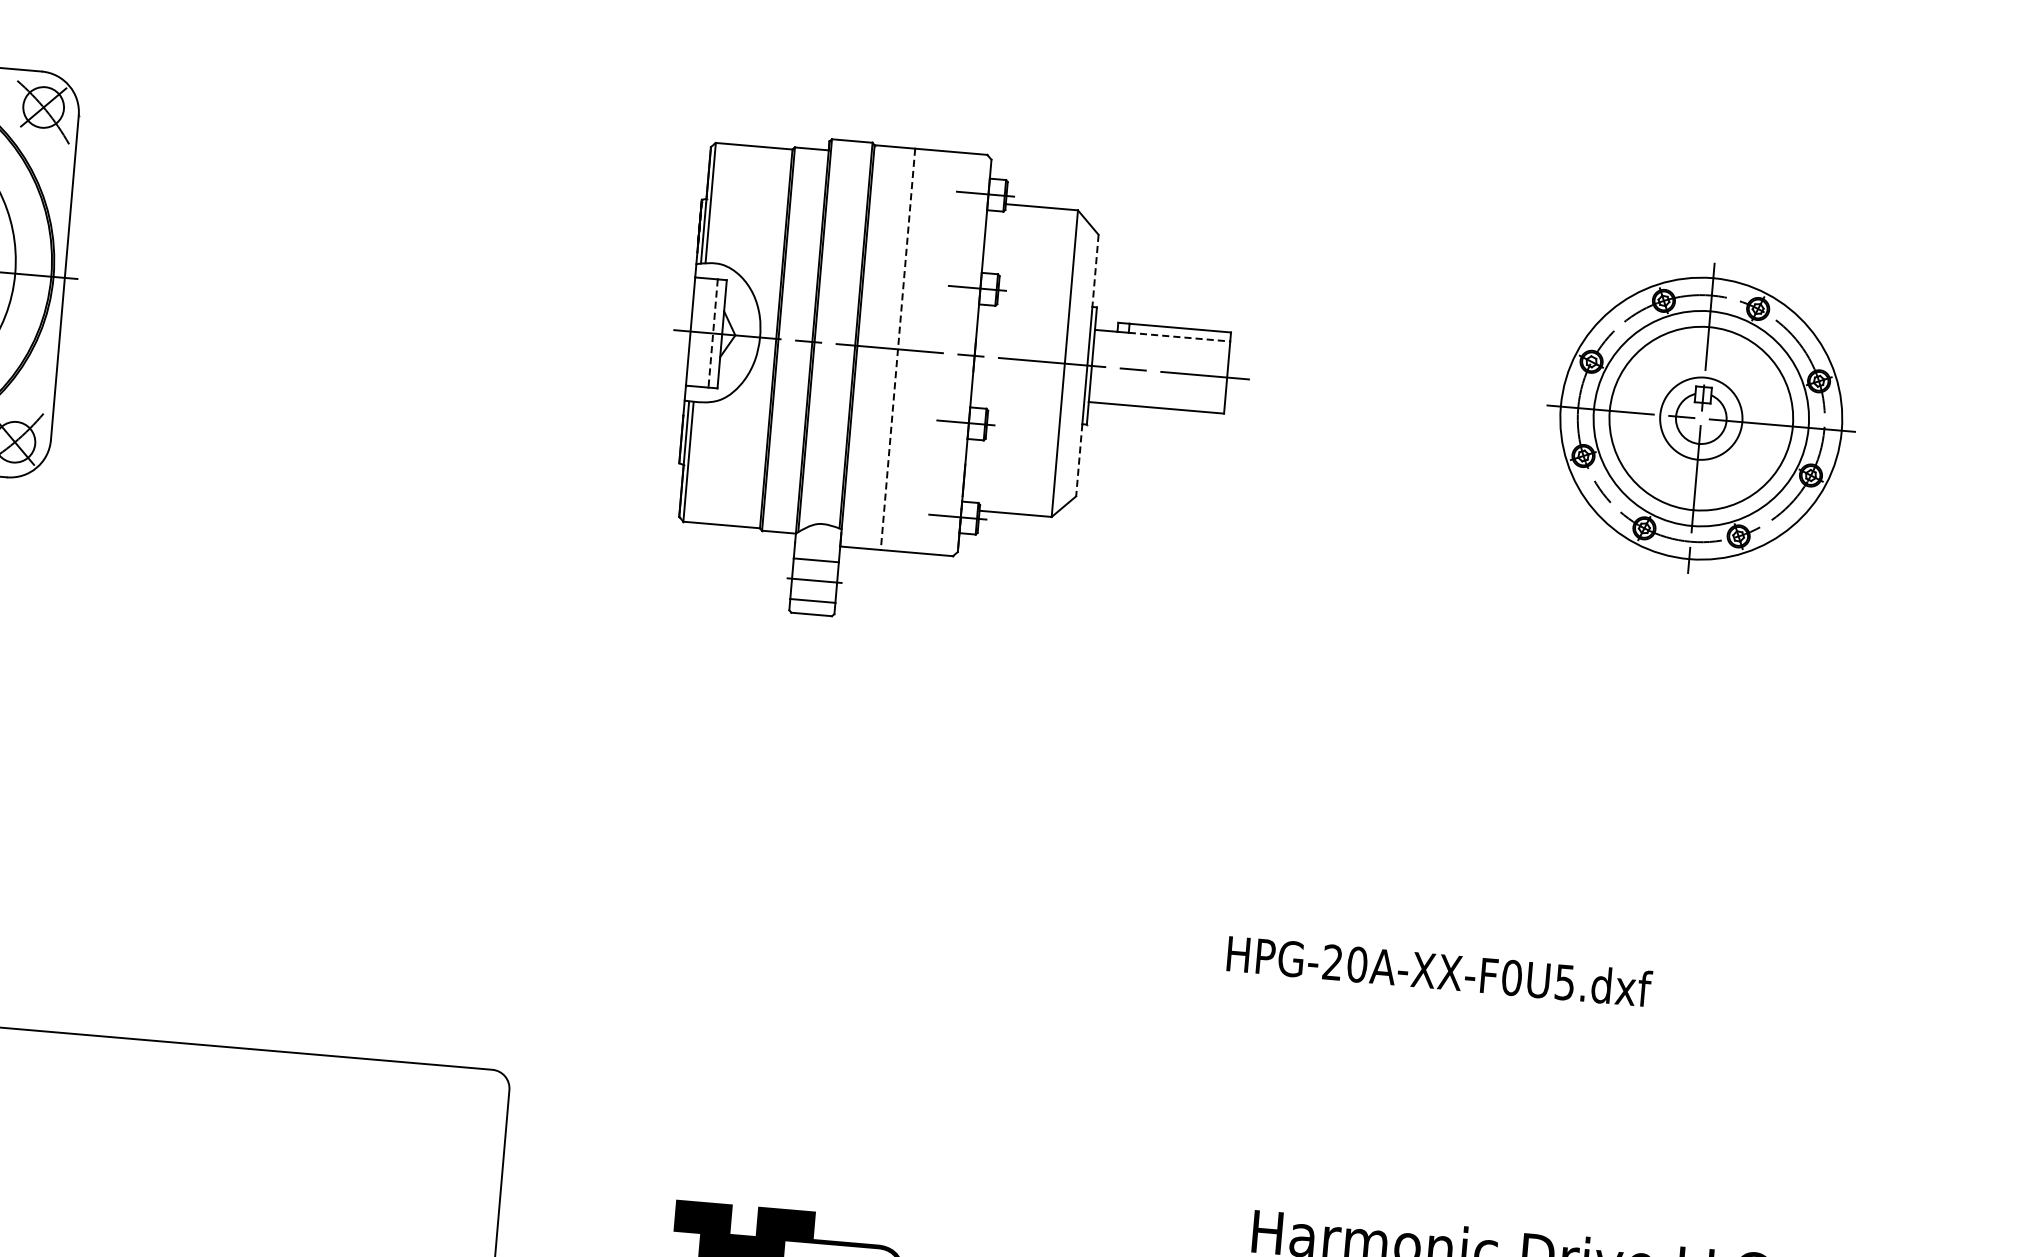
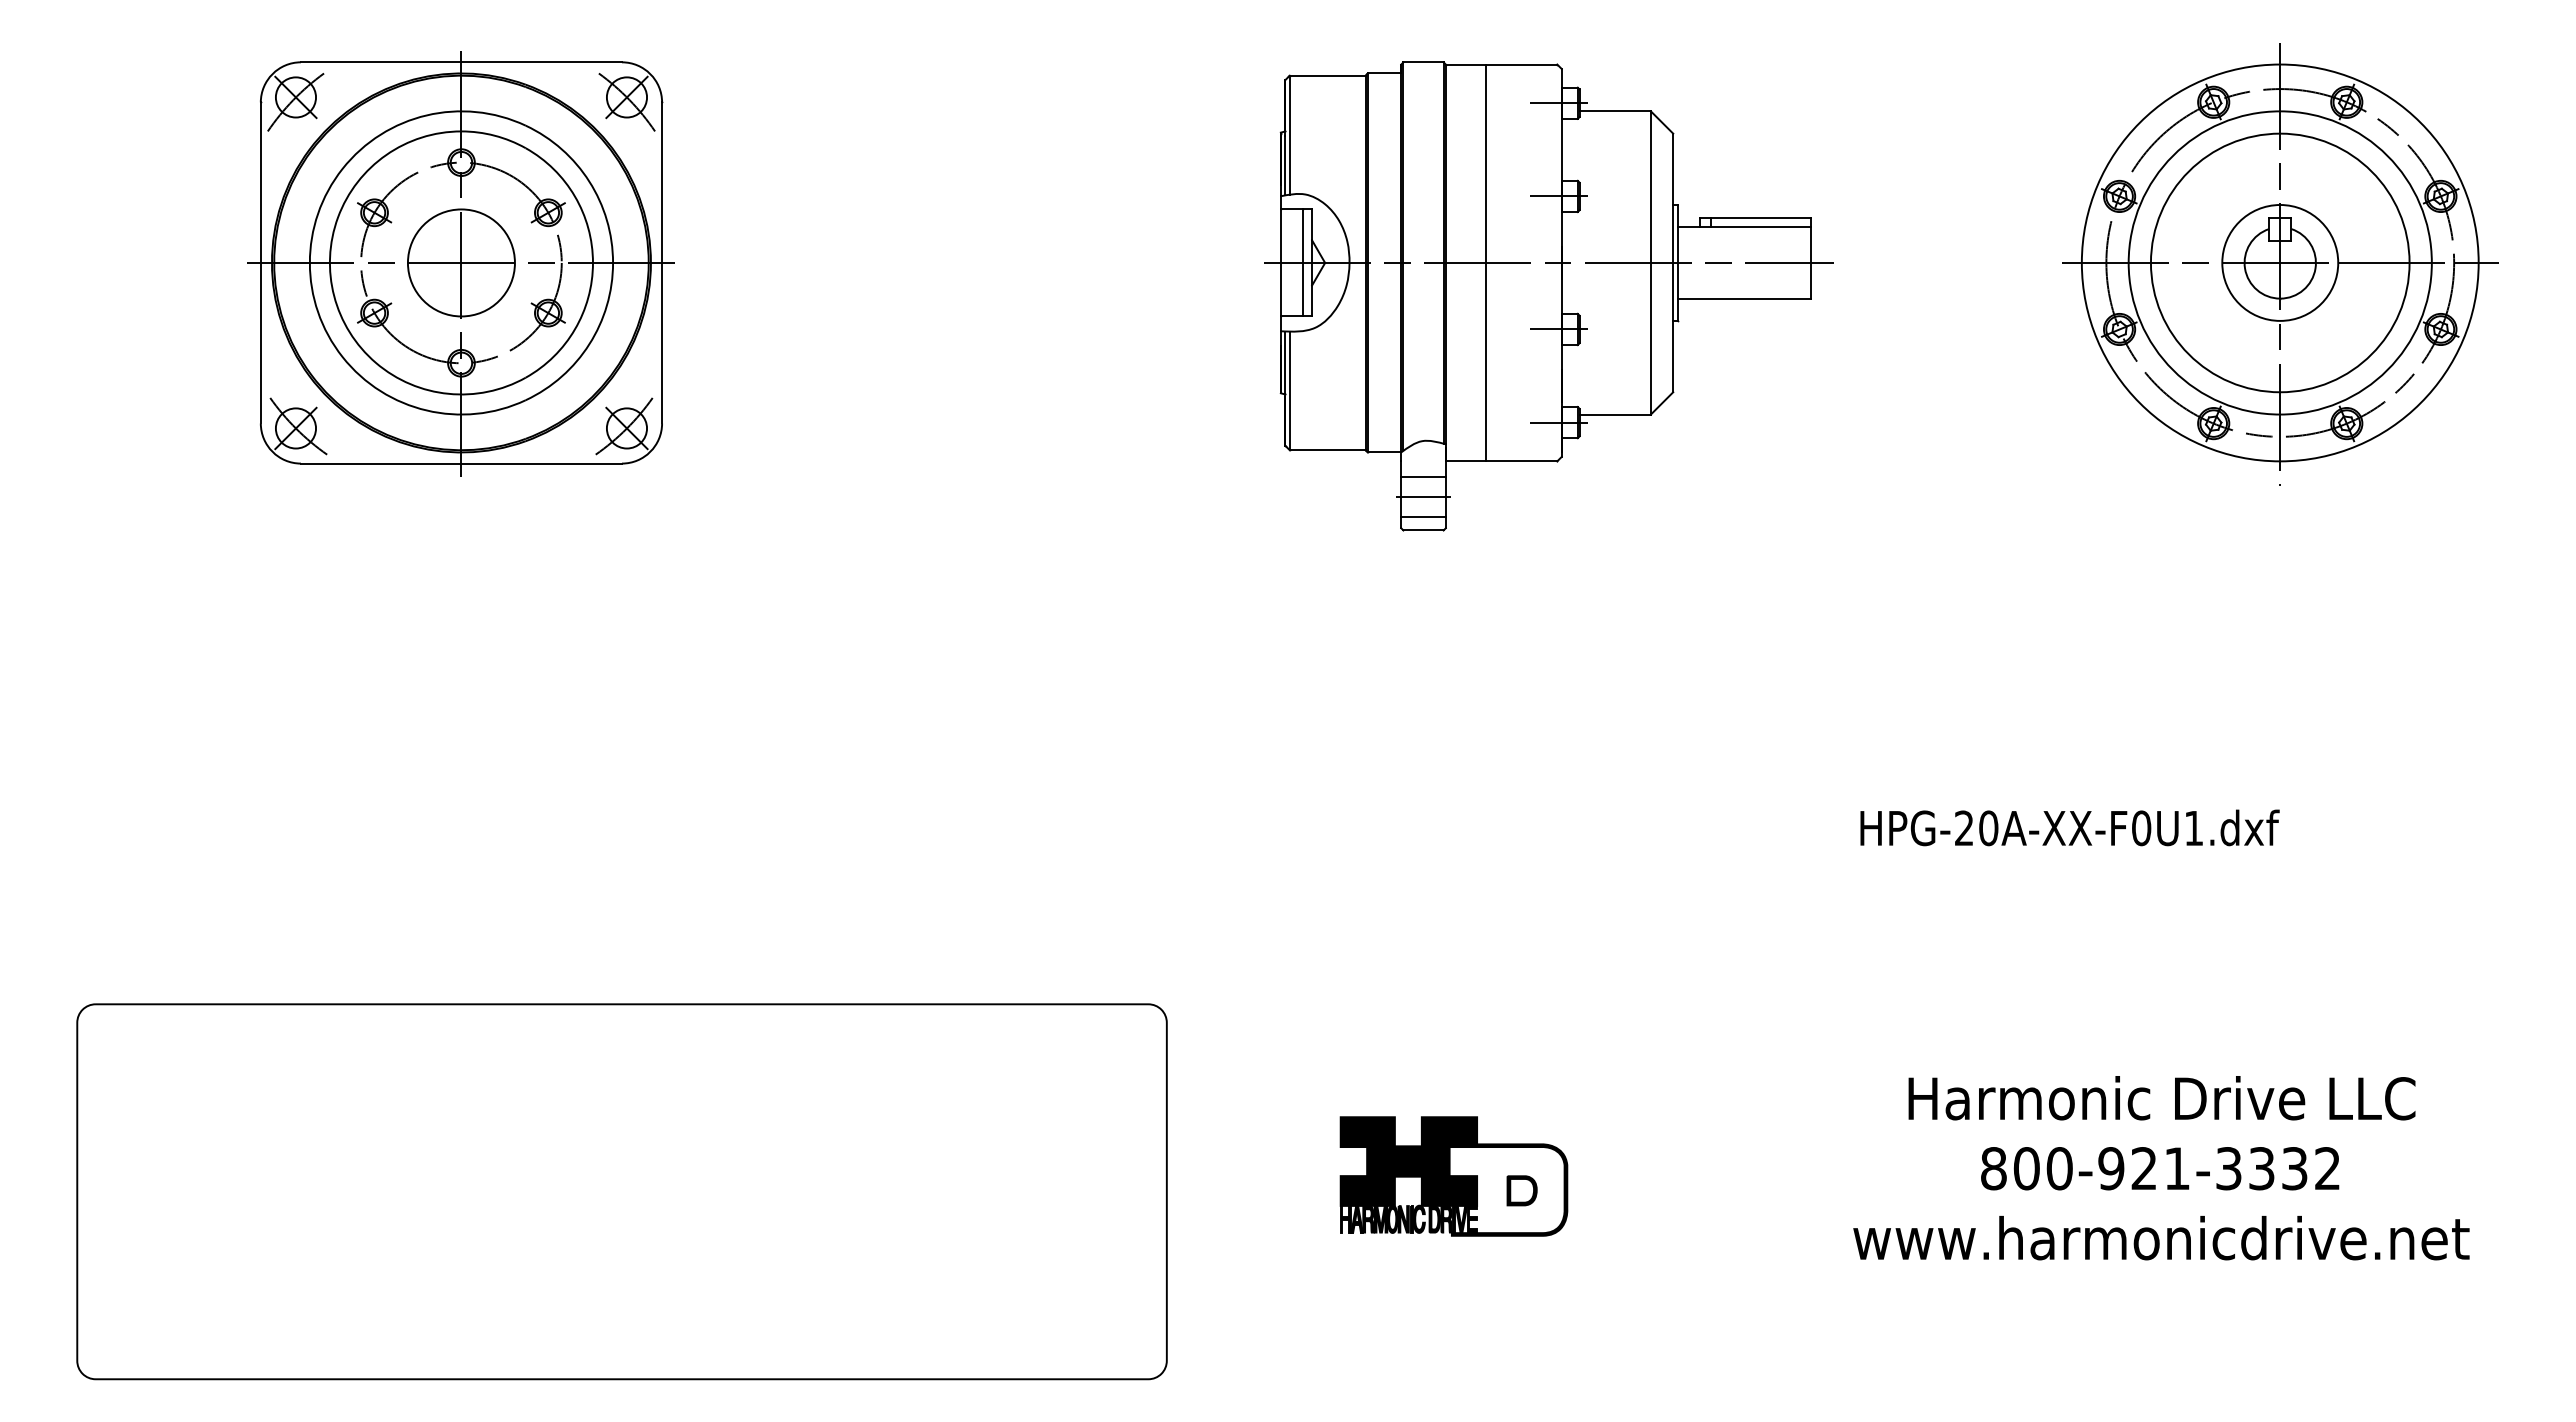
line: (1095, 271) -> (1673, 169), dashed -> solid
line: (713, 333) -> (1303, 262), dashed -> solid
line: (1179, 337) -> (1761, 227), dashed -> solid
line: (897, 349) -> (1485, 263), dashed -> solid
part: (1701, 419) -> (2280, 264), size x1.43
line: (1079, 460) -> (1673, 356), dashed -> solid
text: (1564, 982) -> (2193, 828), HPG-20A-XX-F0U5.dxf -> HPG-20A-XX-F0U1.dxf

